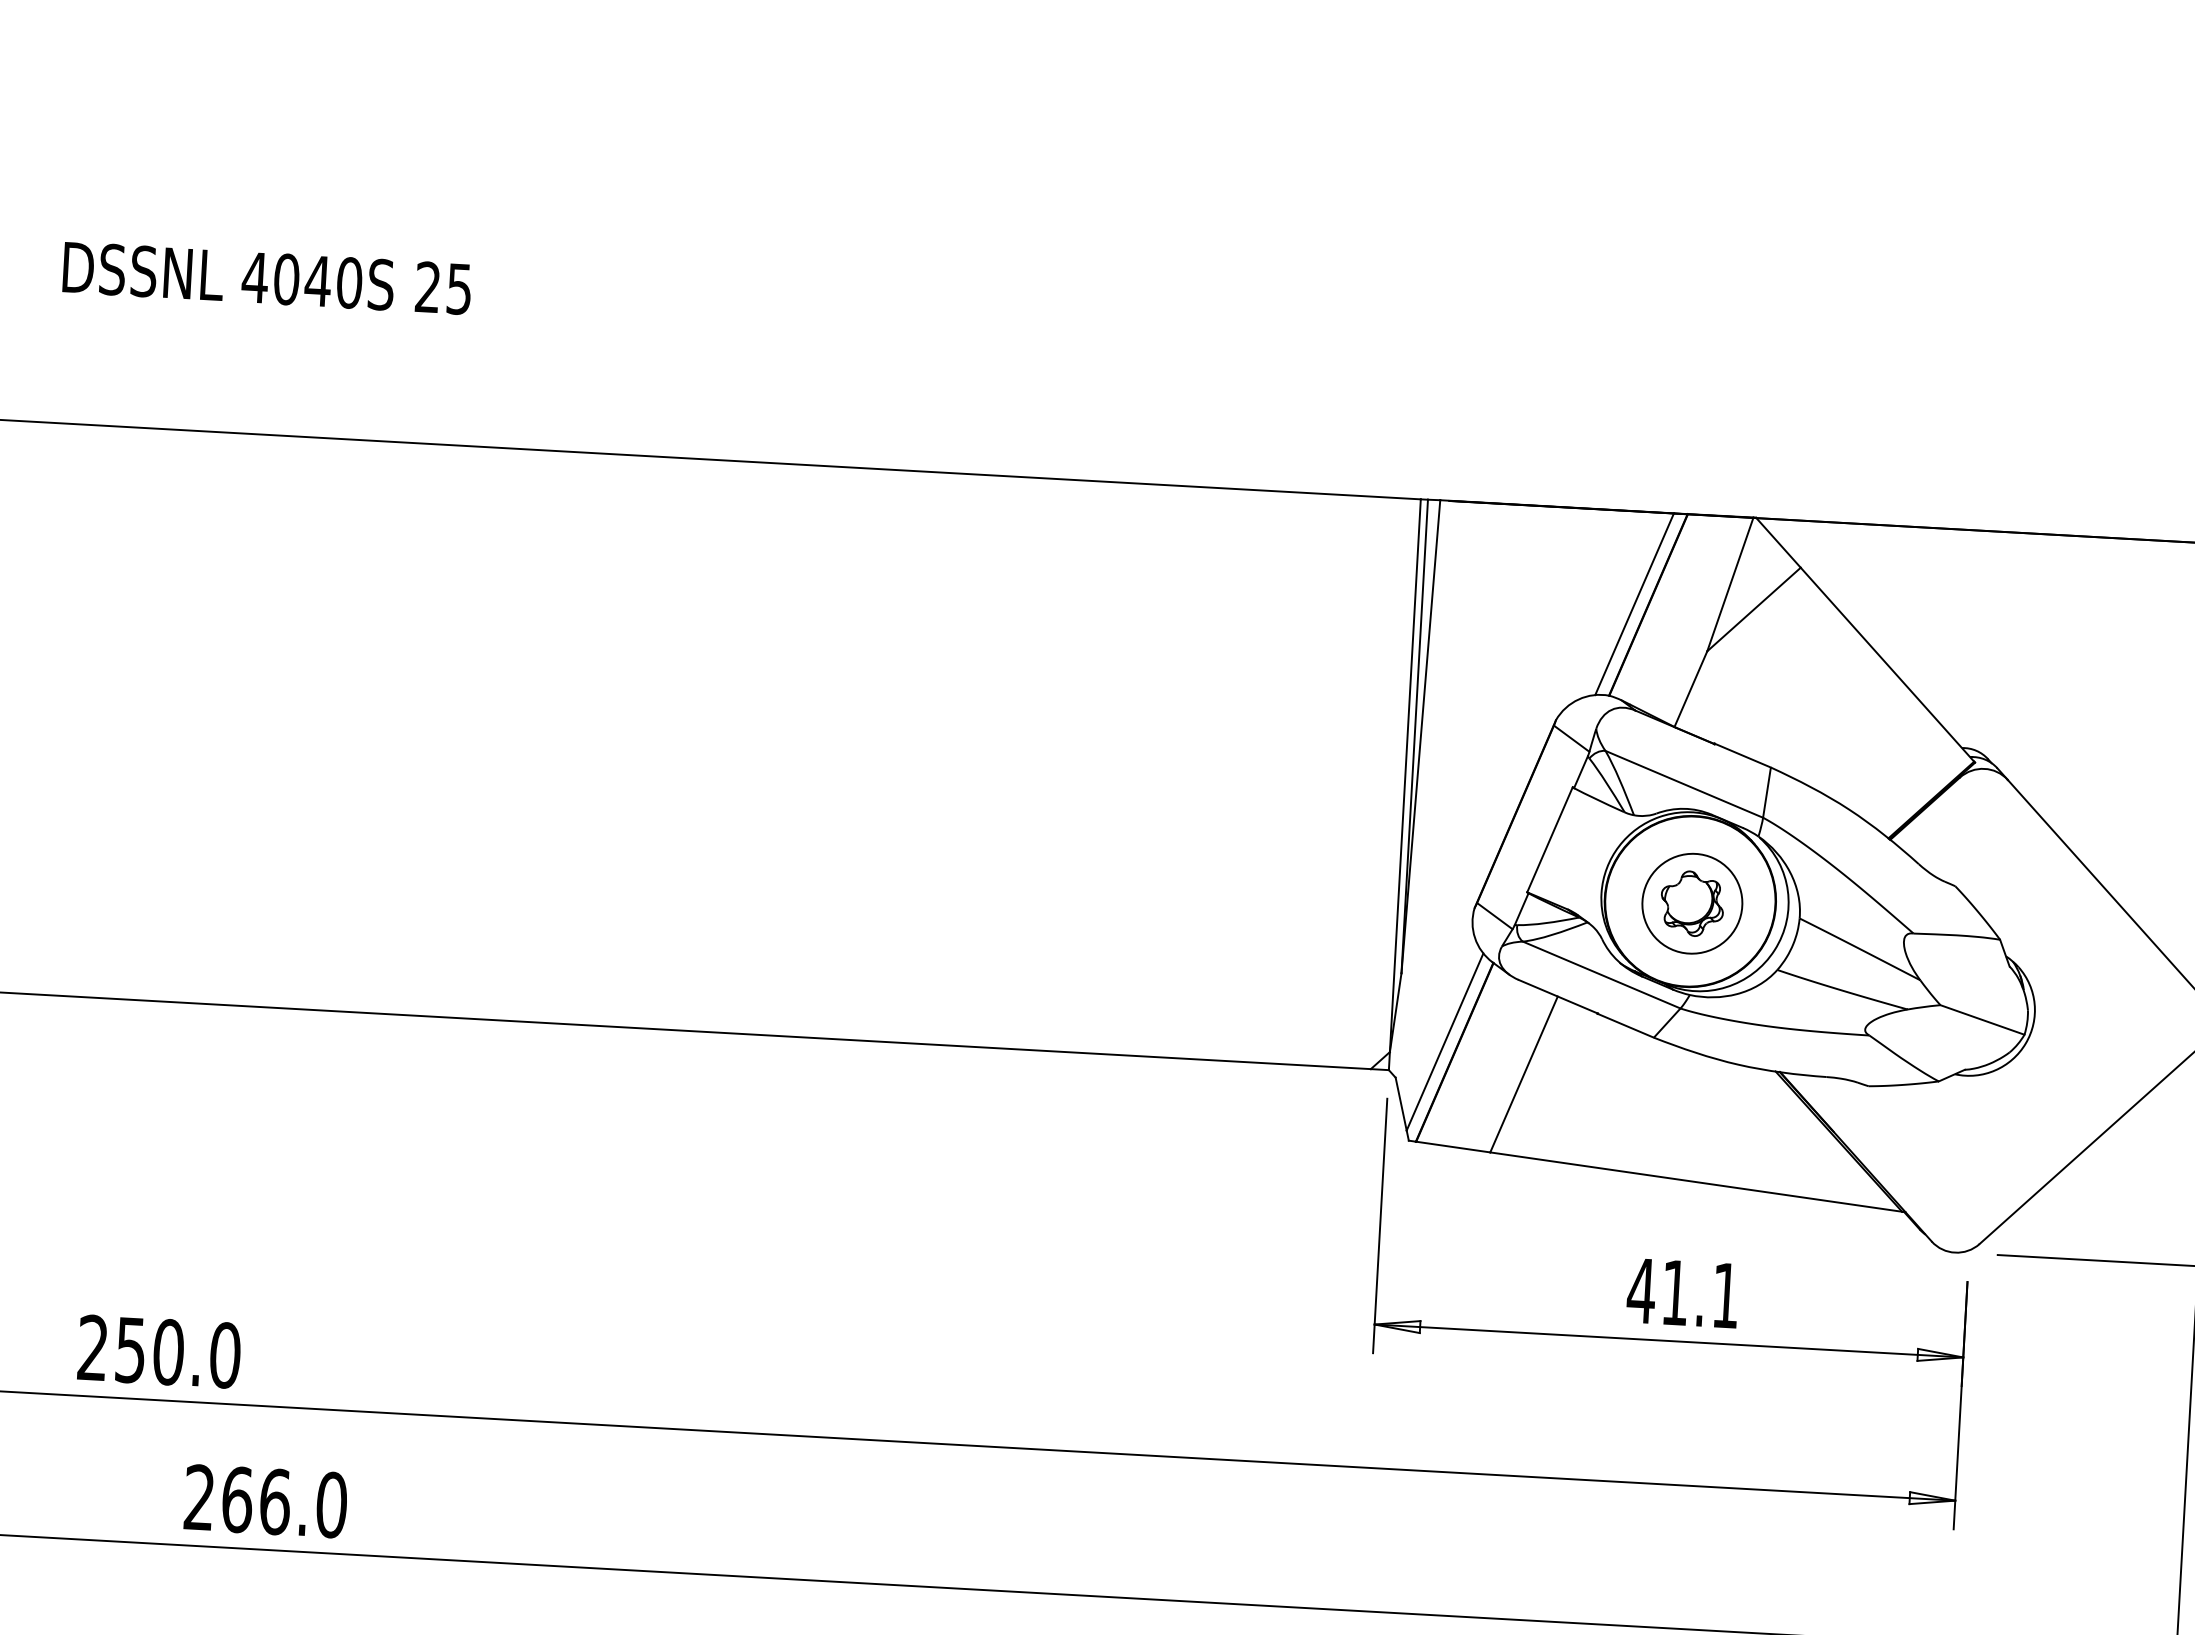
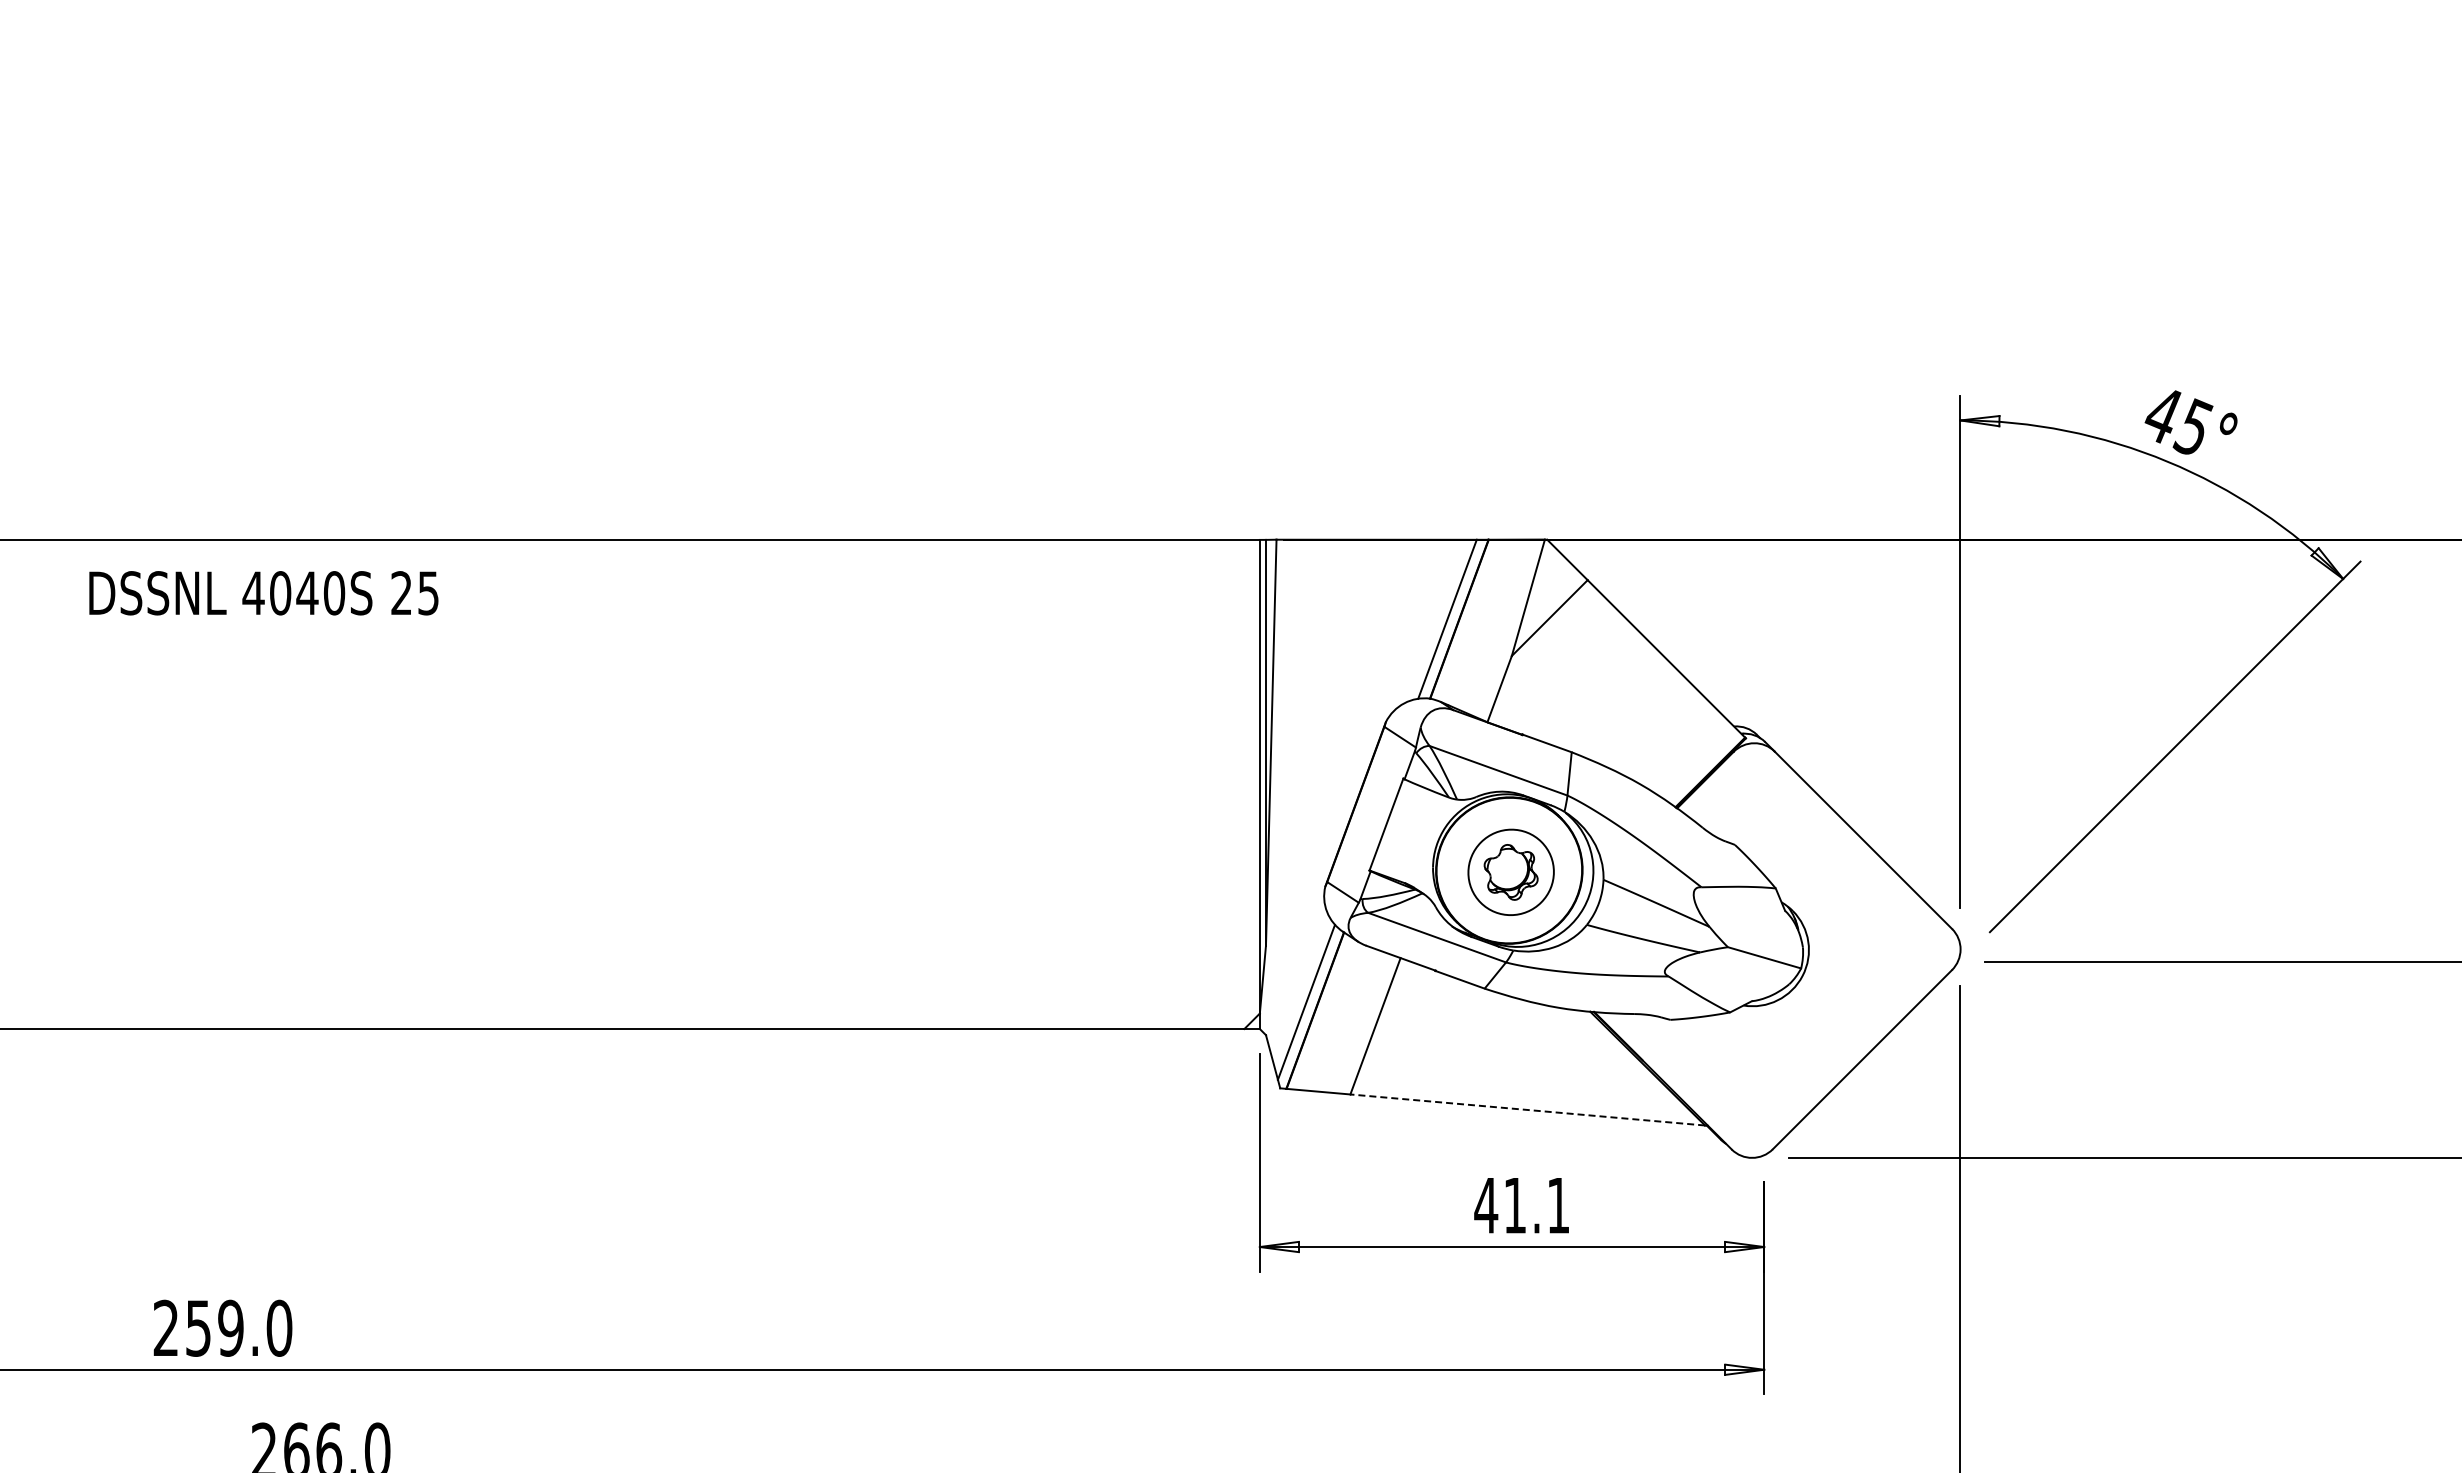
text: (266, 278) -> (263, 593), moved
line: (1695, 1181) -> (1527, 1109), solid -> dashed
text: (168, 1351) -> (230, 1327), 250.0 -> 259.0

